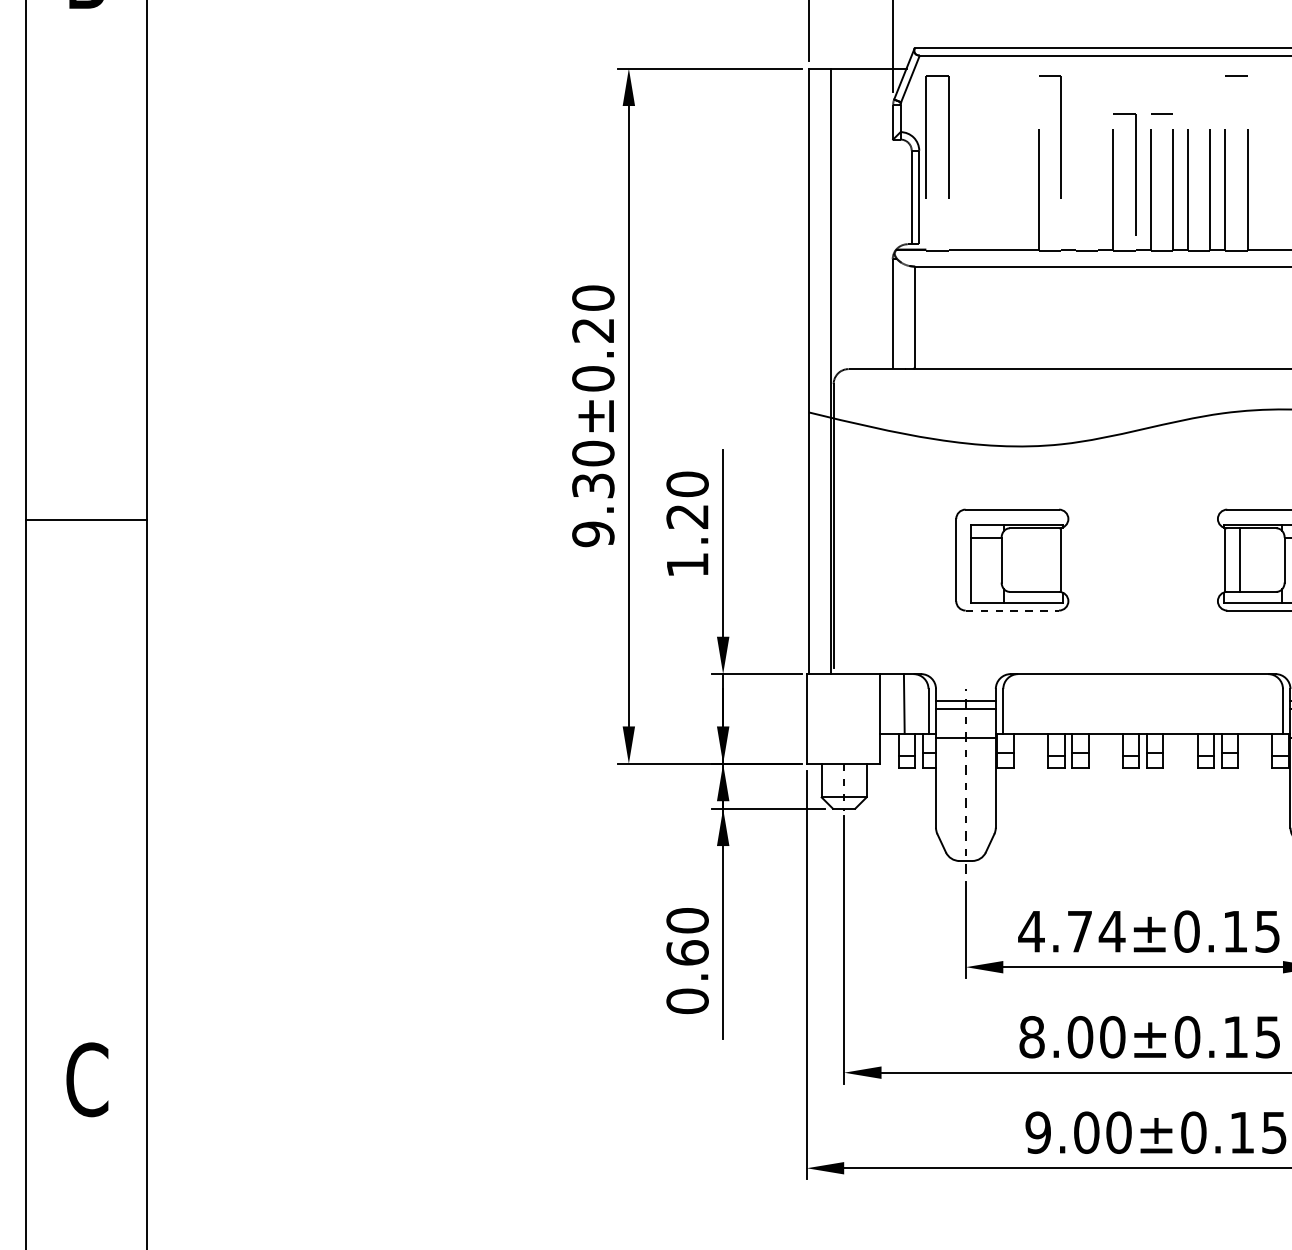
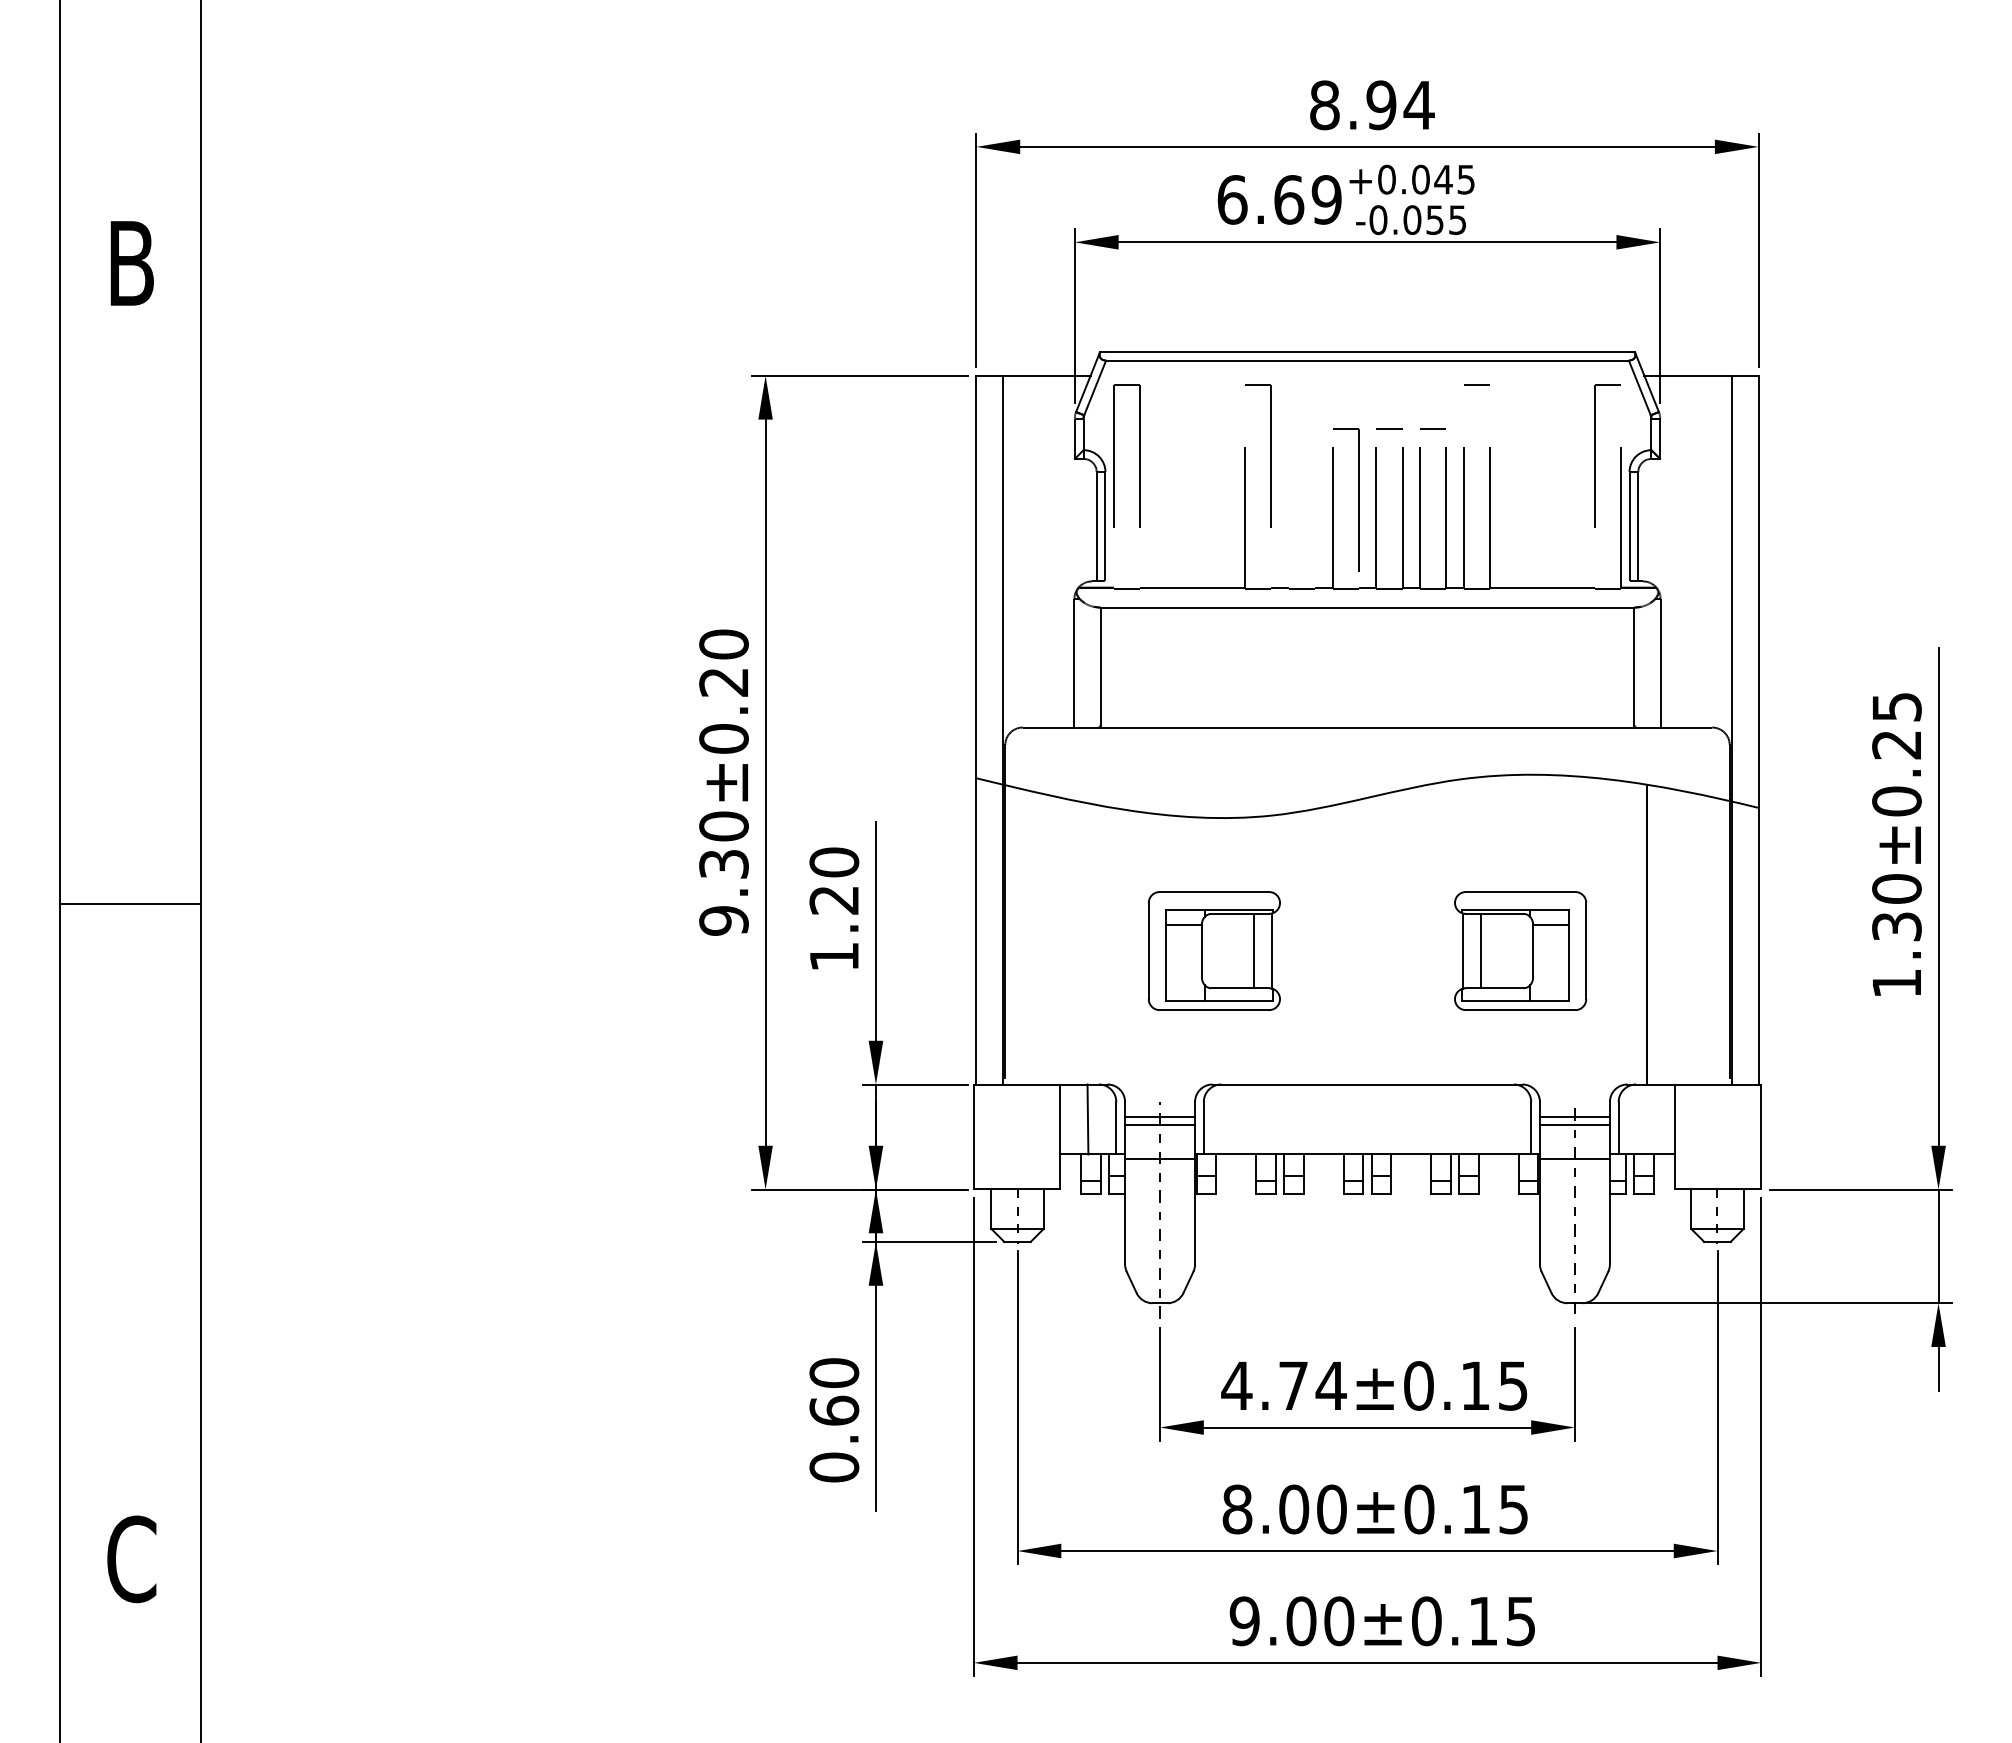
line: (1199, 113) -> (1433, 428), added
line: (1046, 559) -> (1254, 950), added
line: (1012, 610) -> (1214, 1010), dashed -> solid

